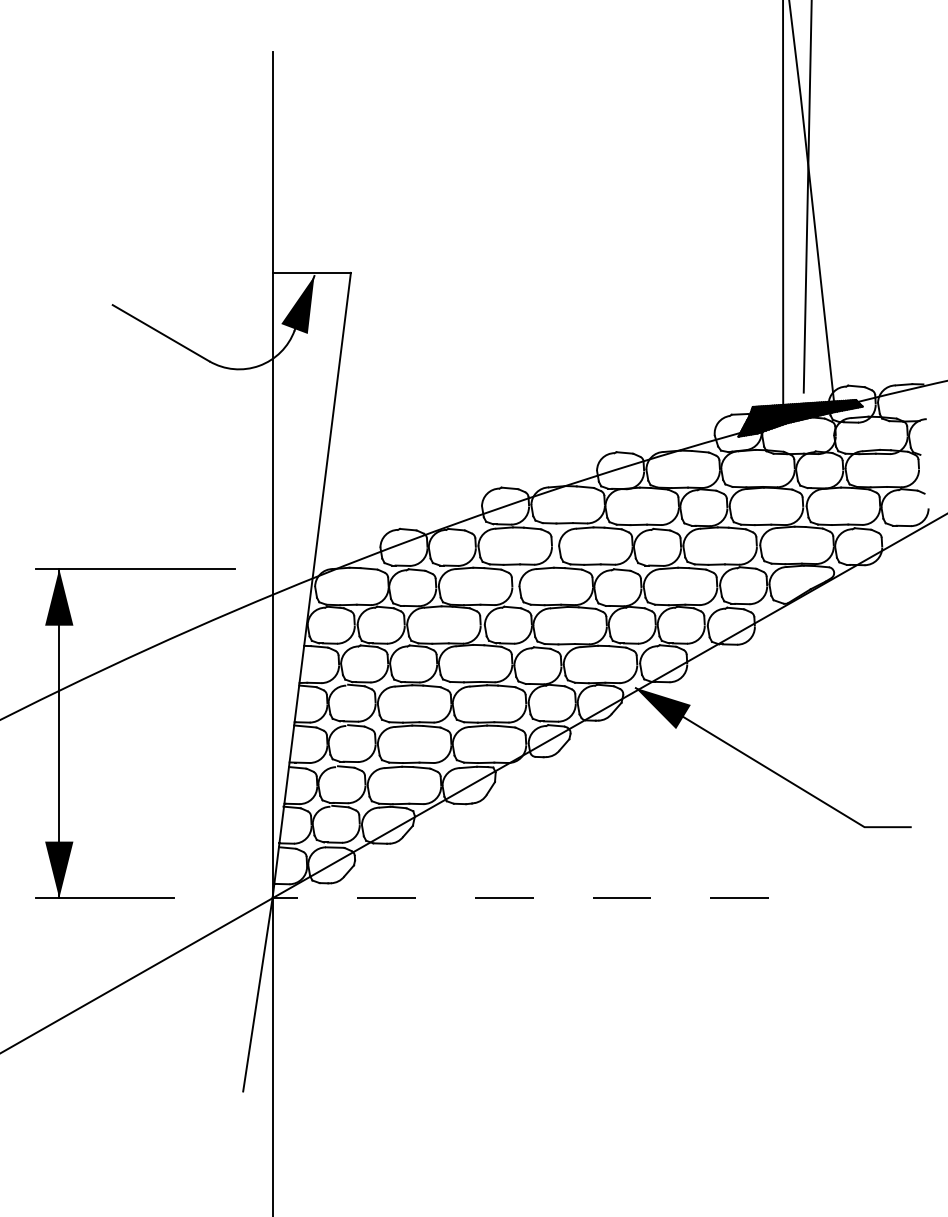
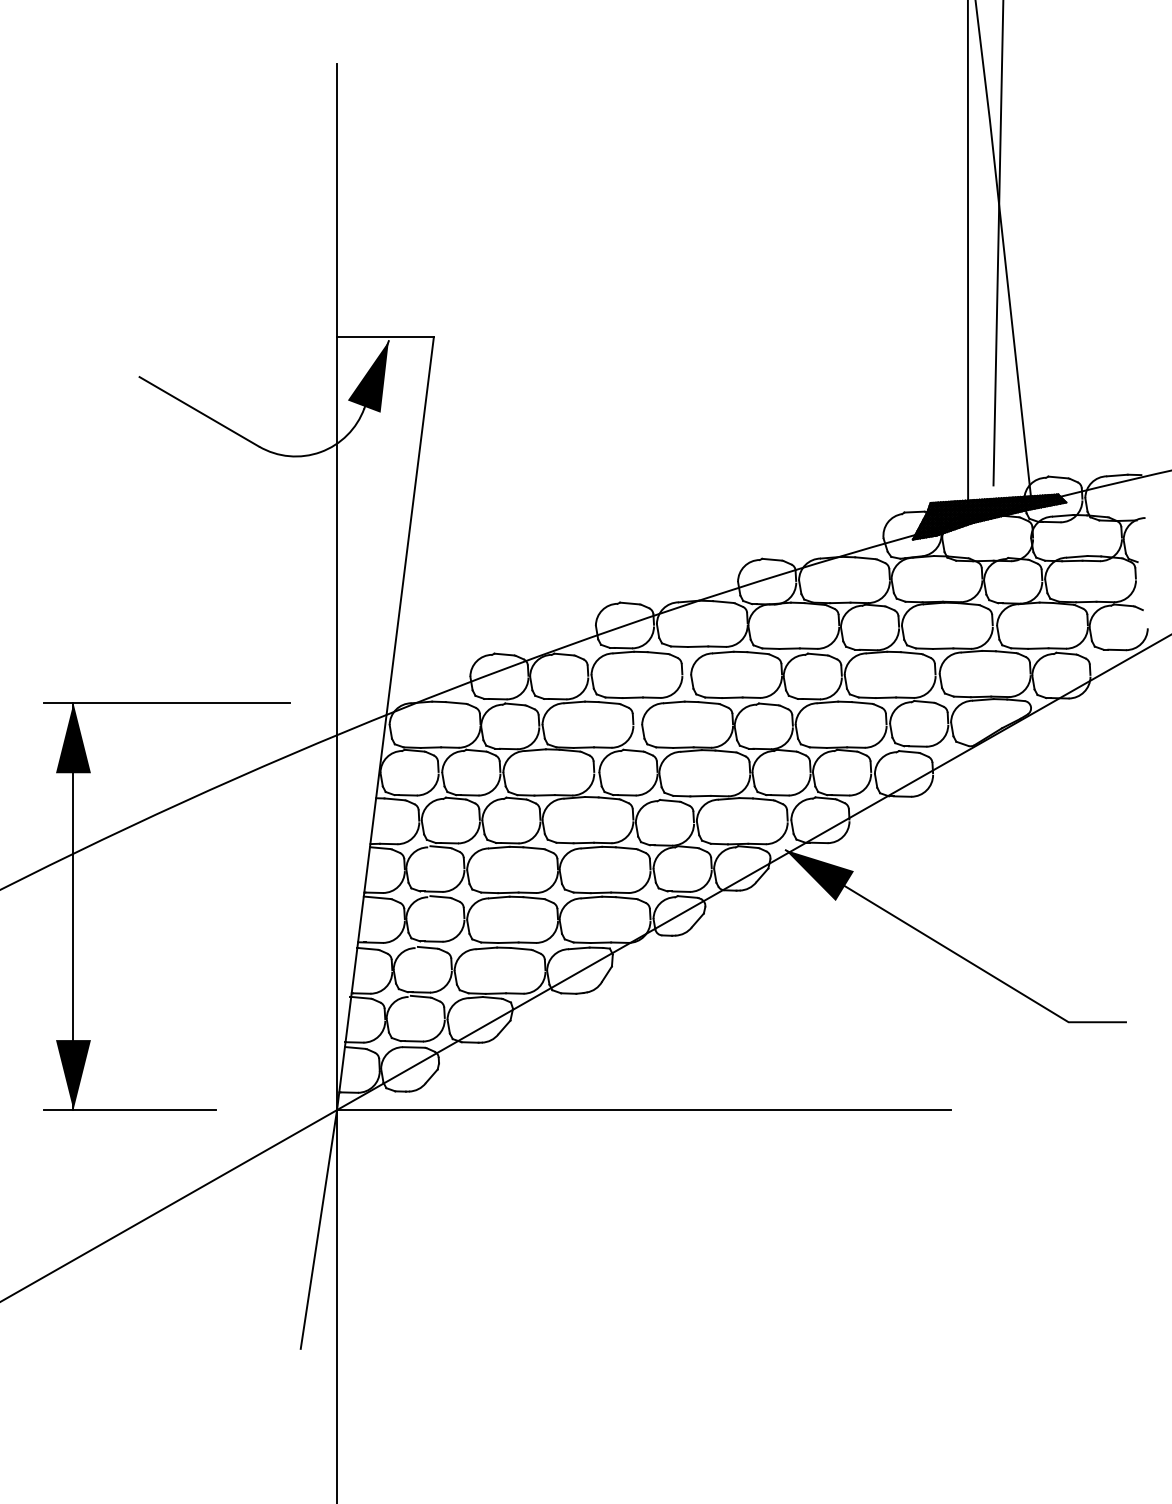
line: (520, 898) -> (643, 1110), dashed -> solid

